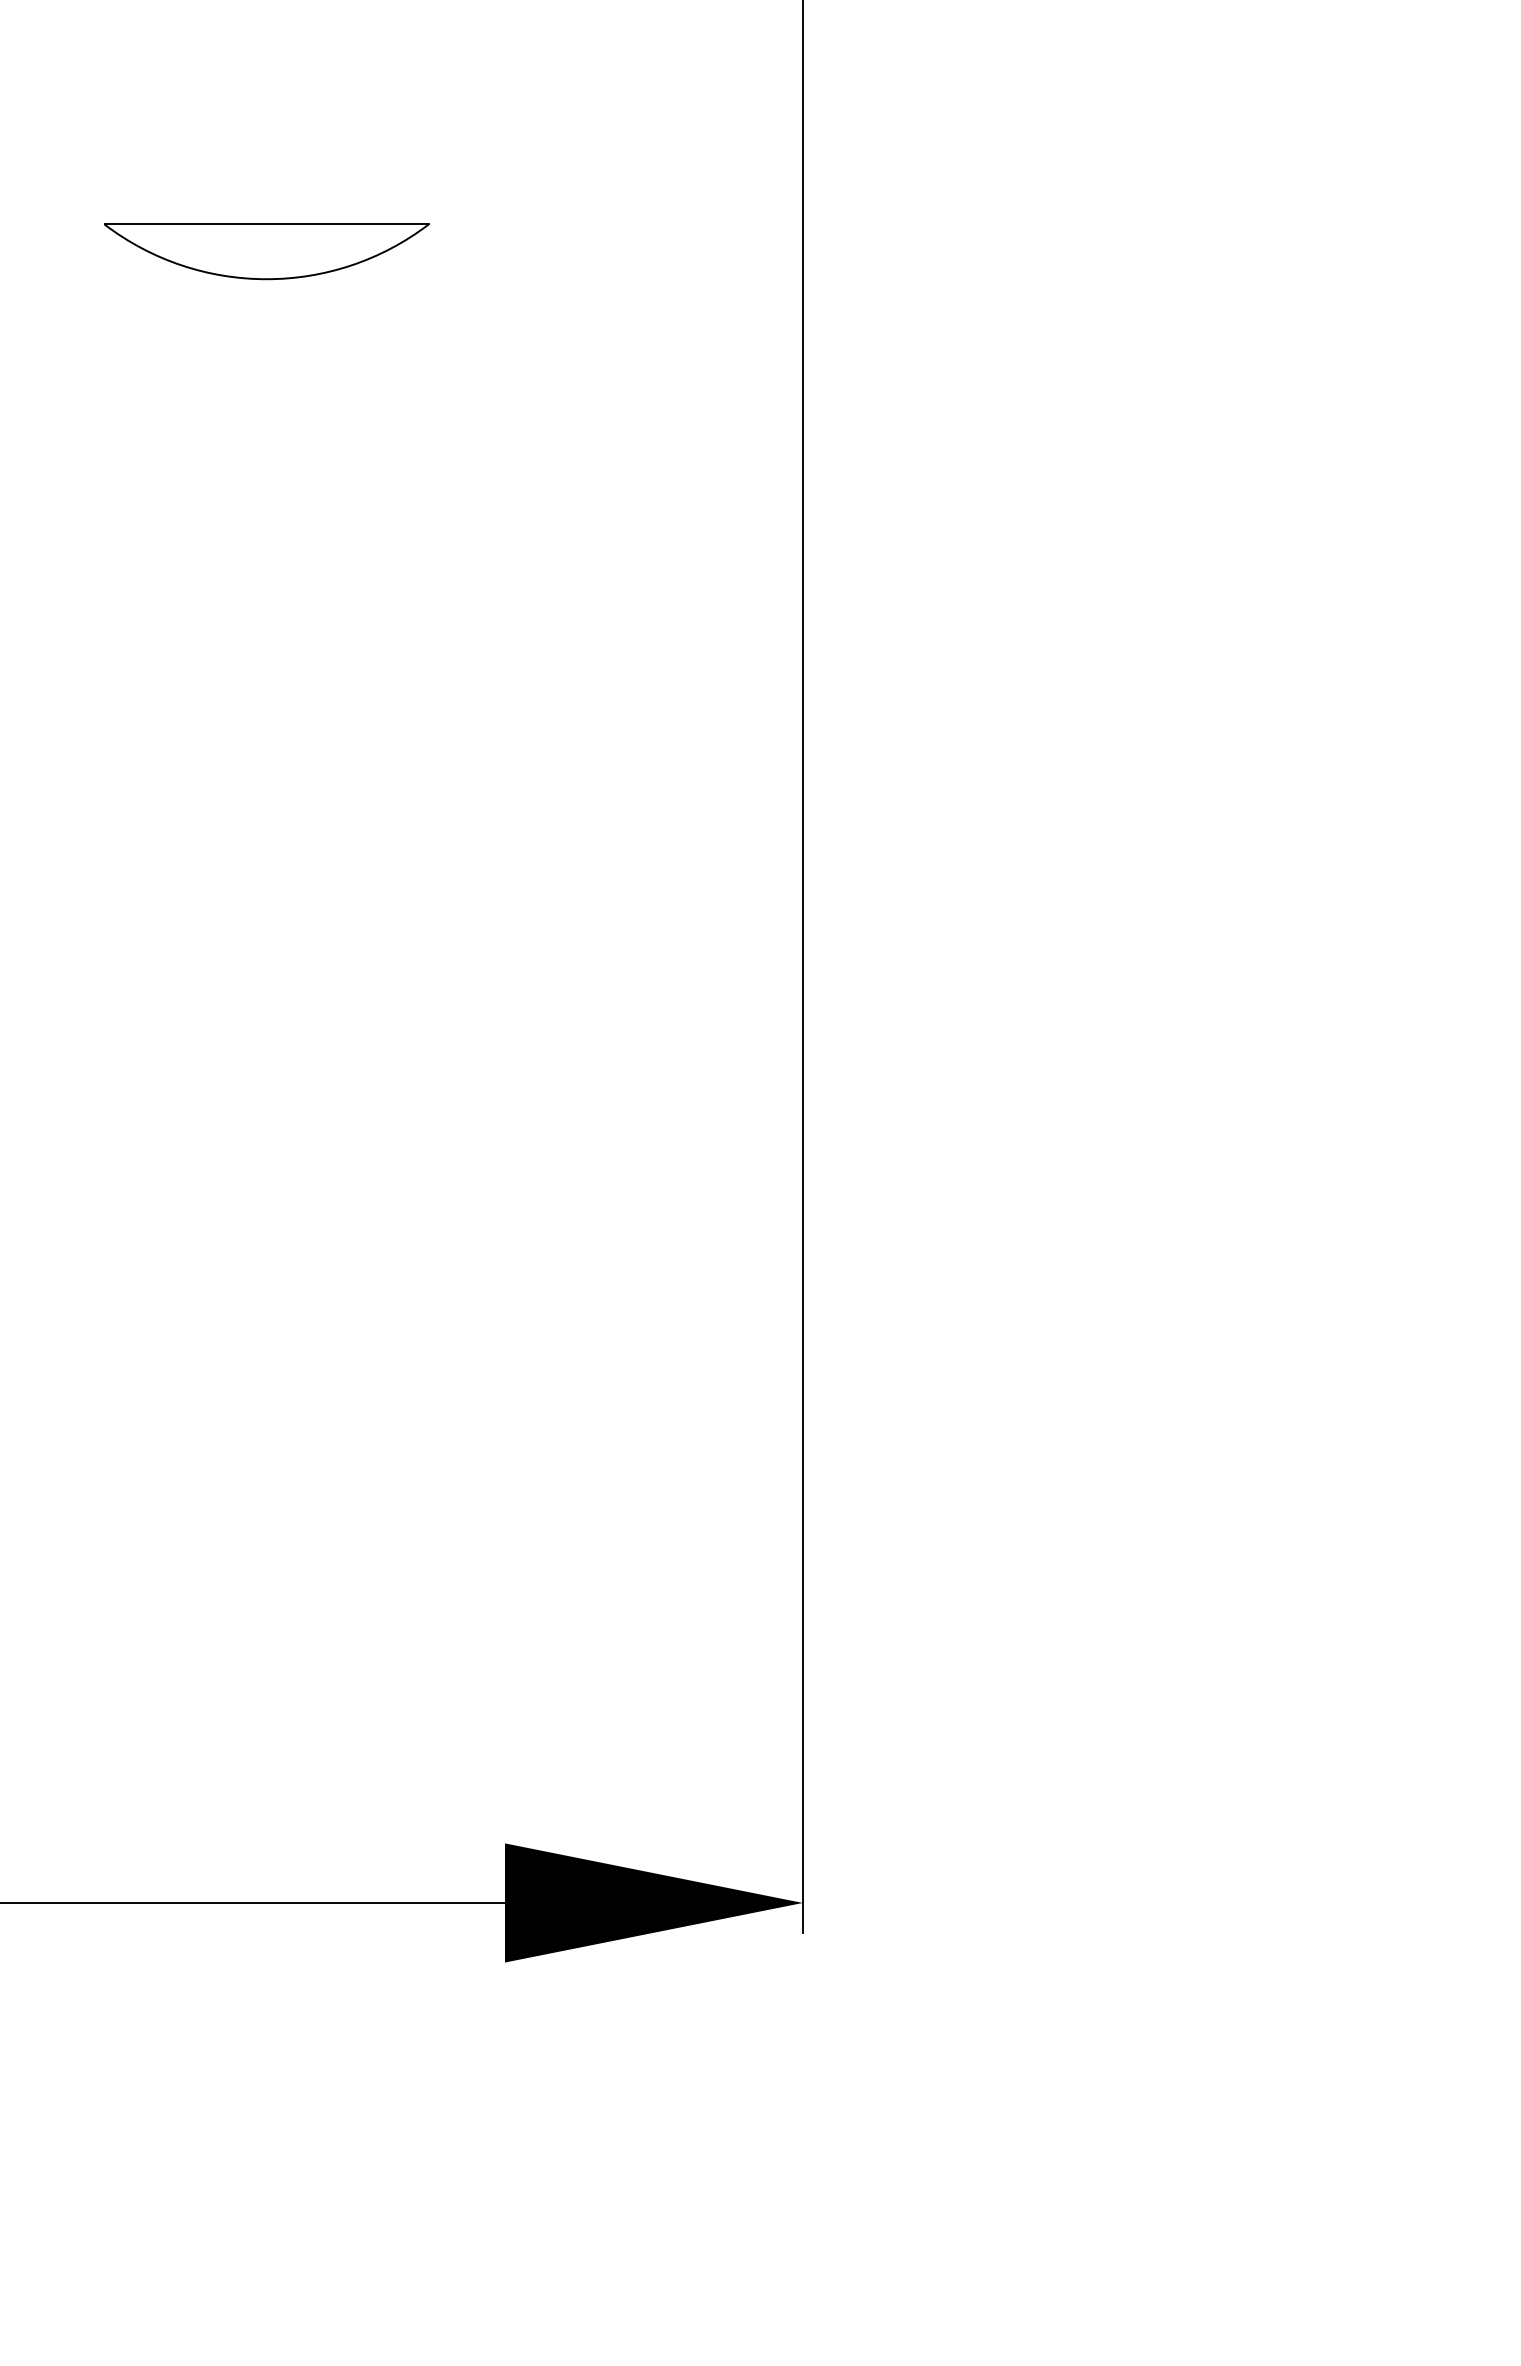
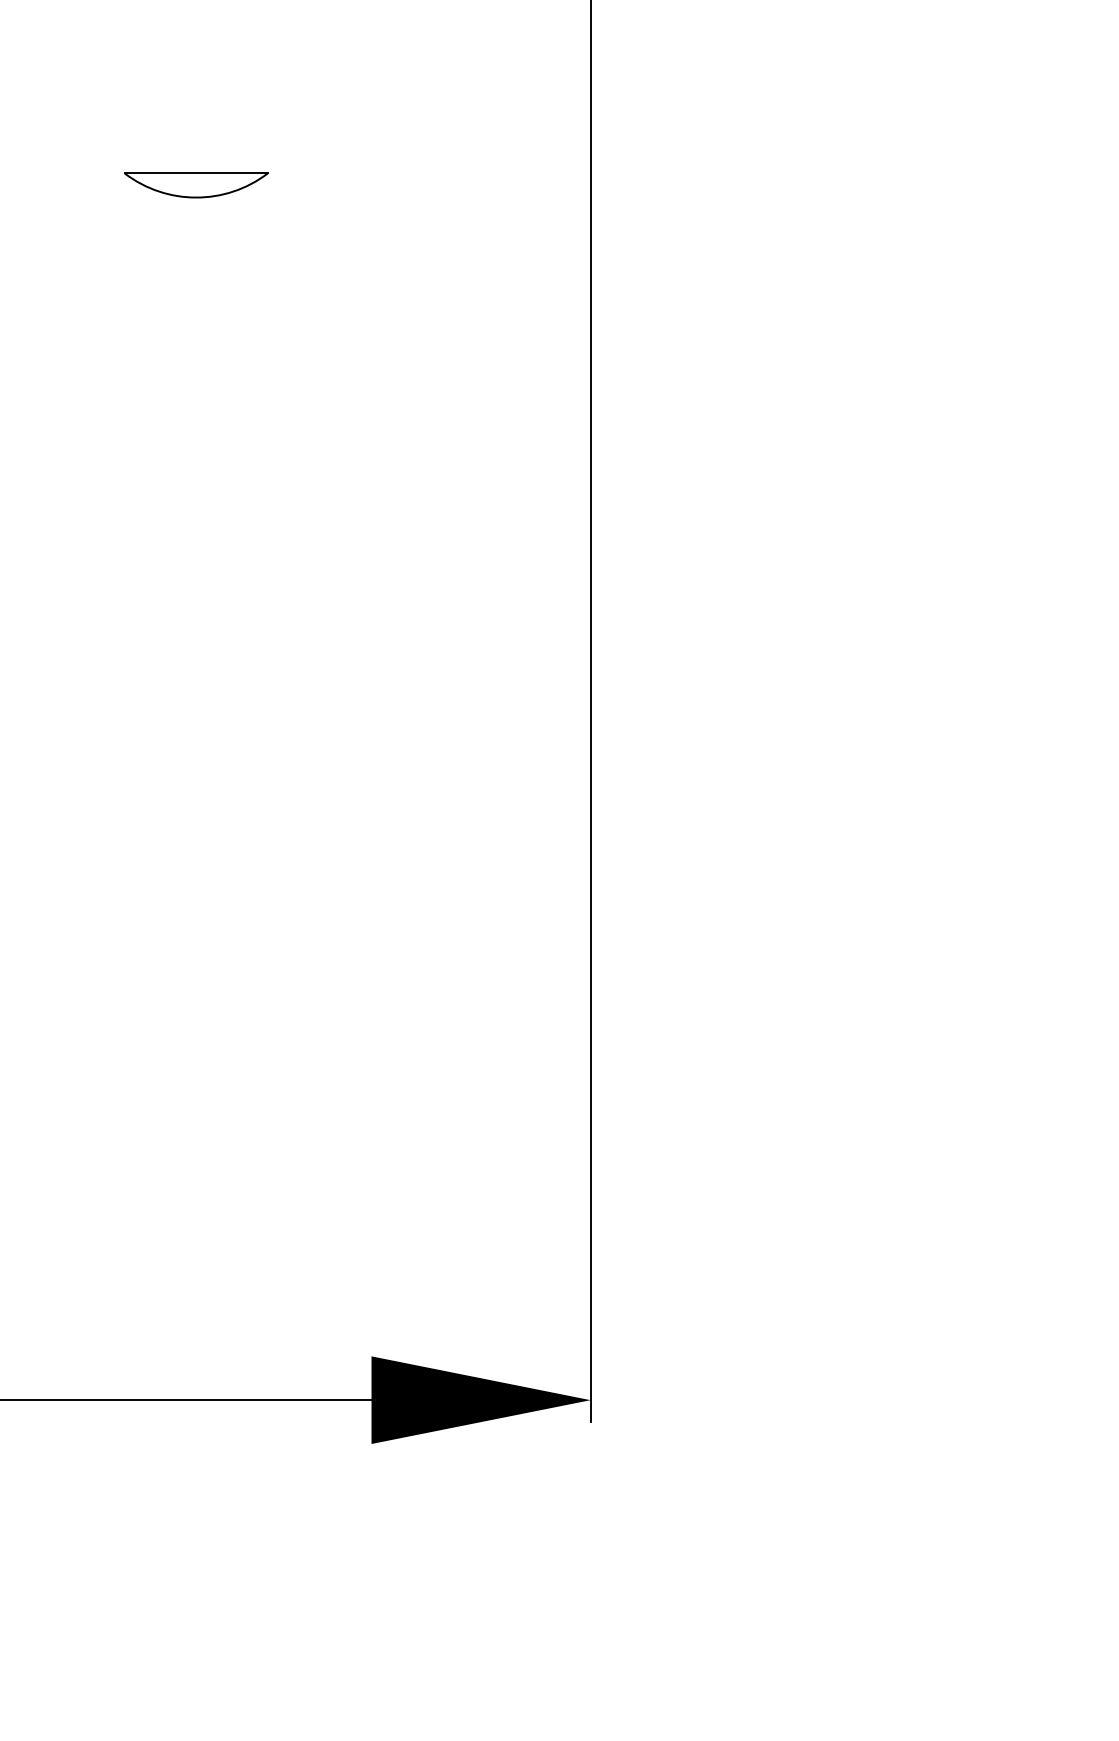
part: (266, 251) -> (196, 185), size x0.6

